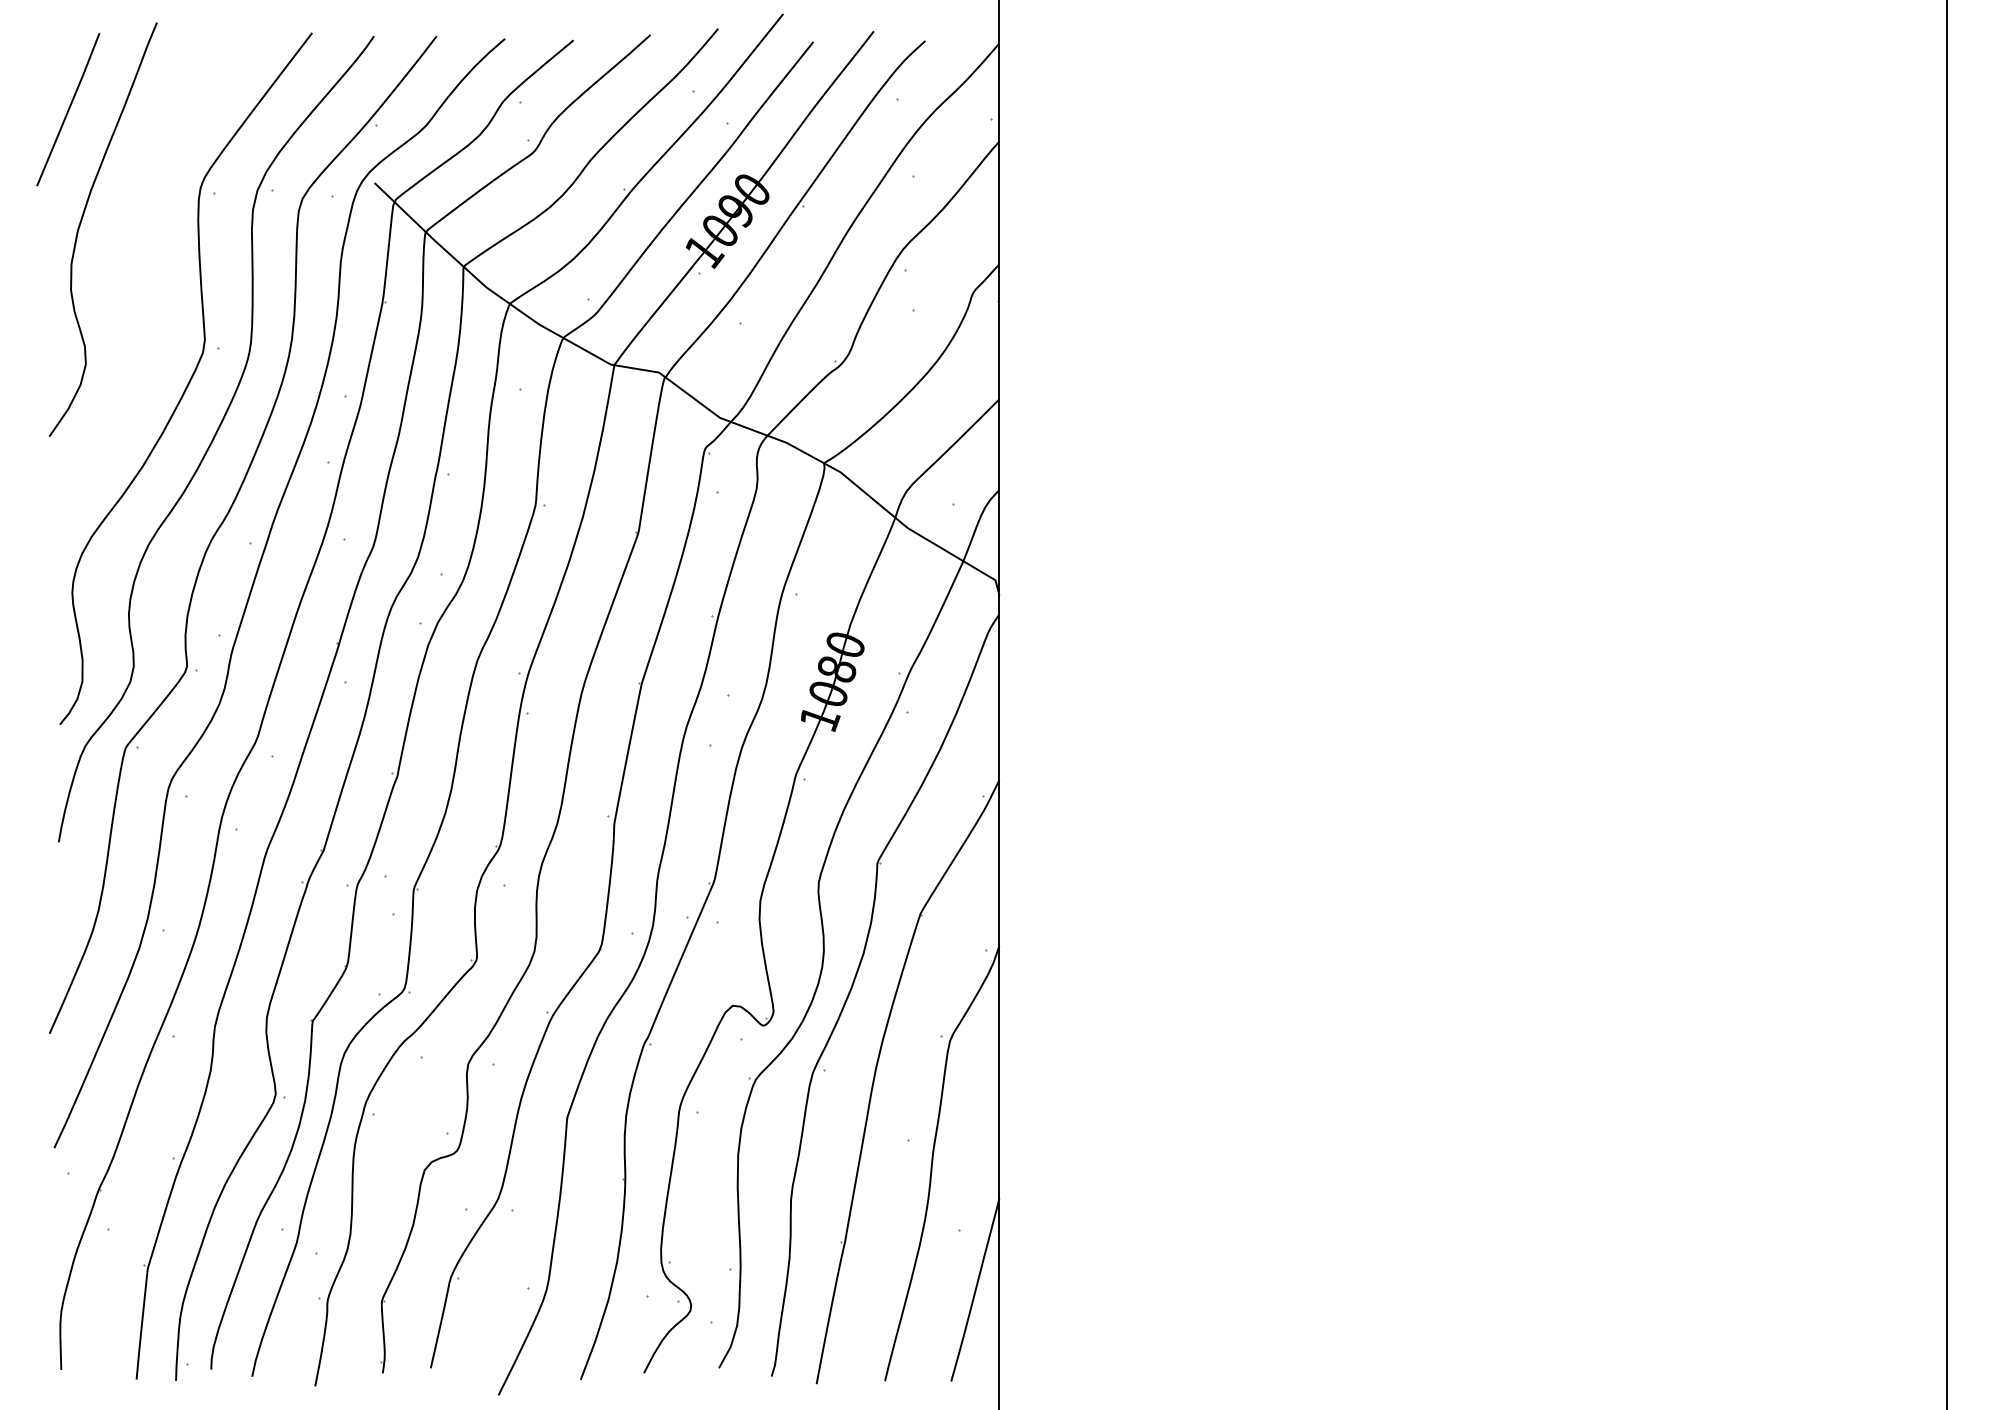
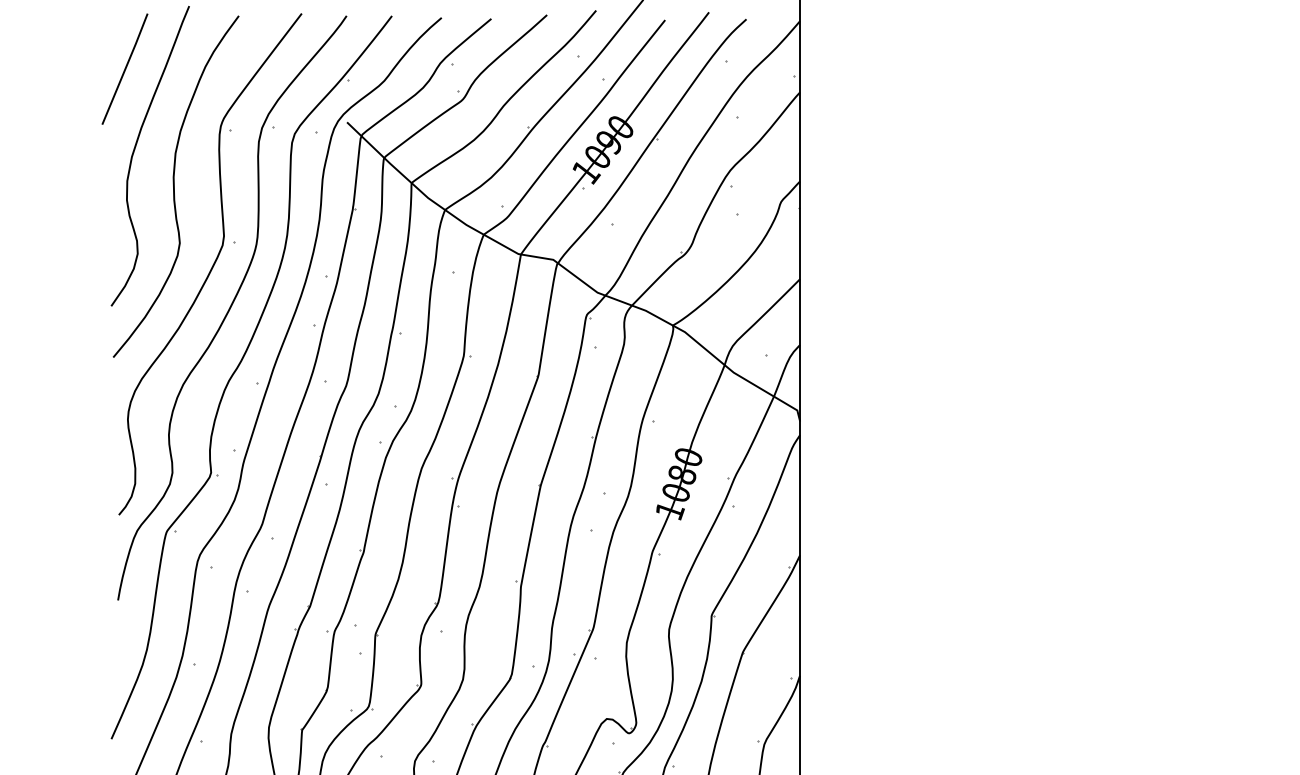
curve: (136, 271) -> (174, 186), added

